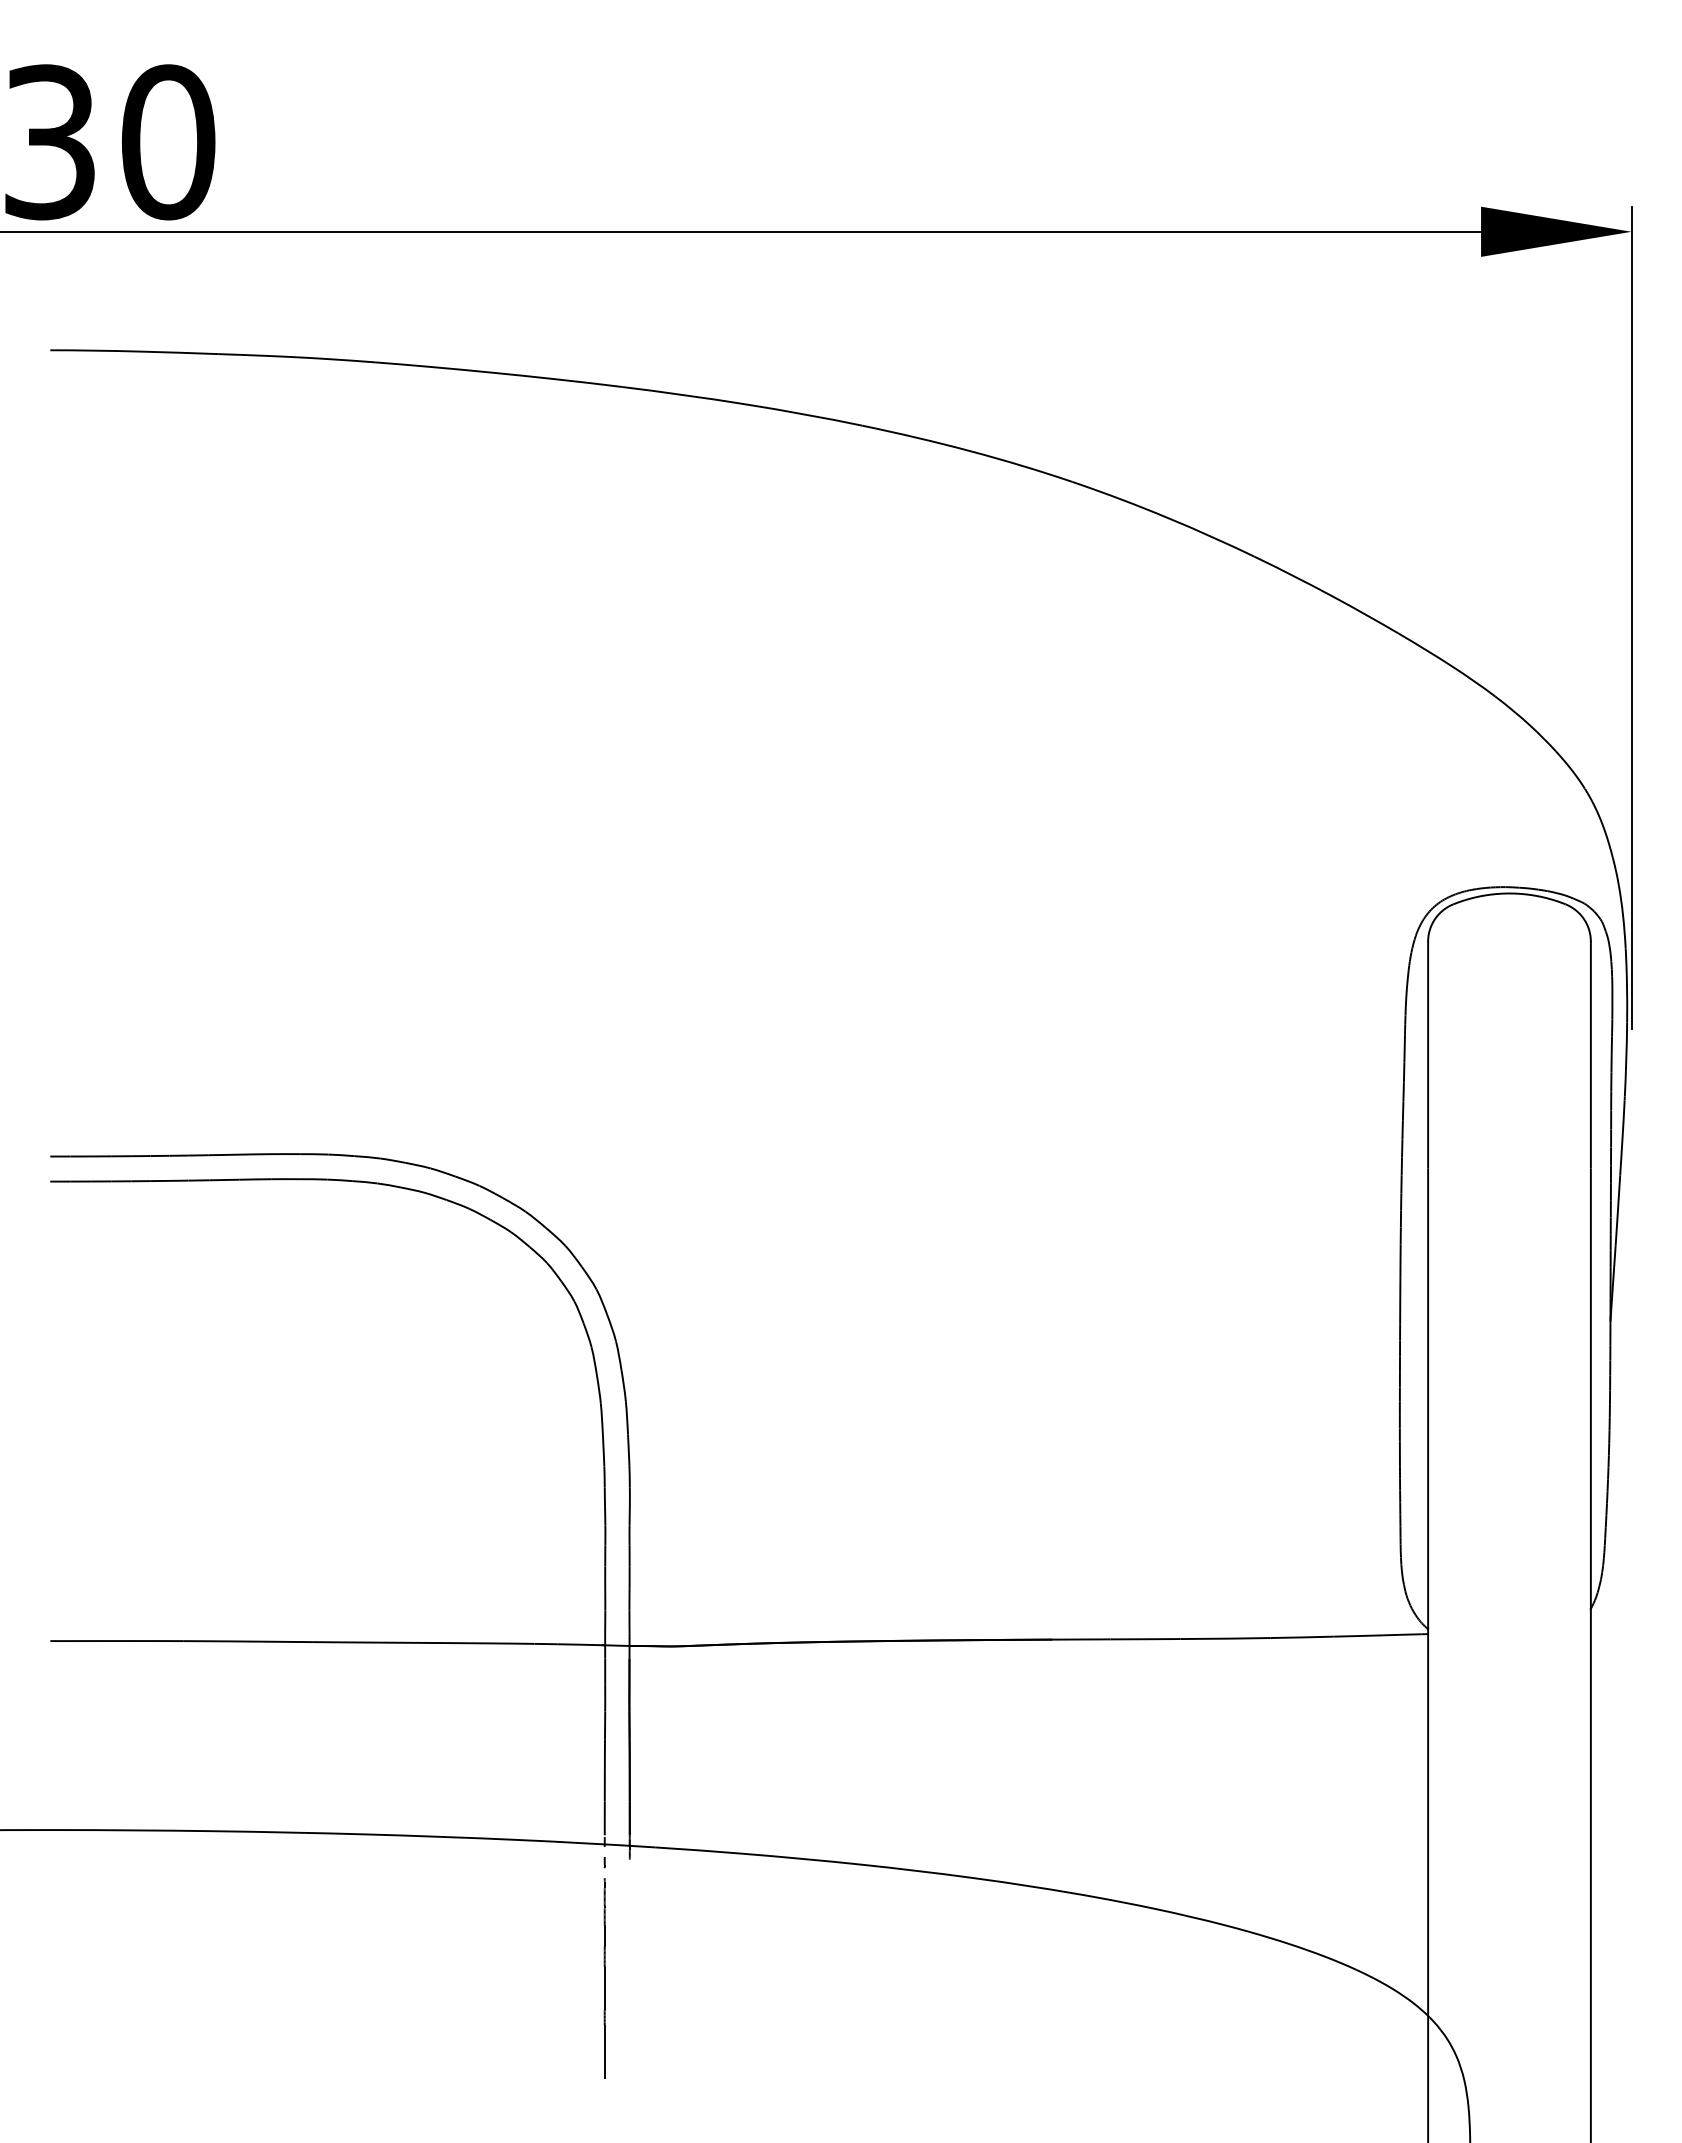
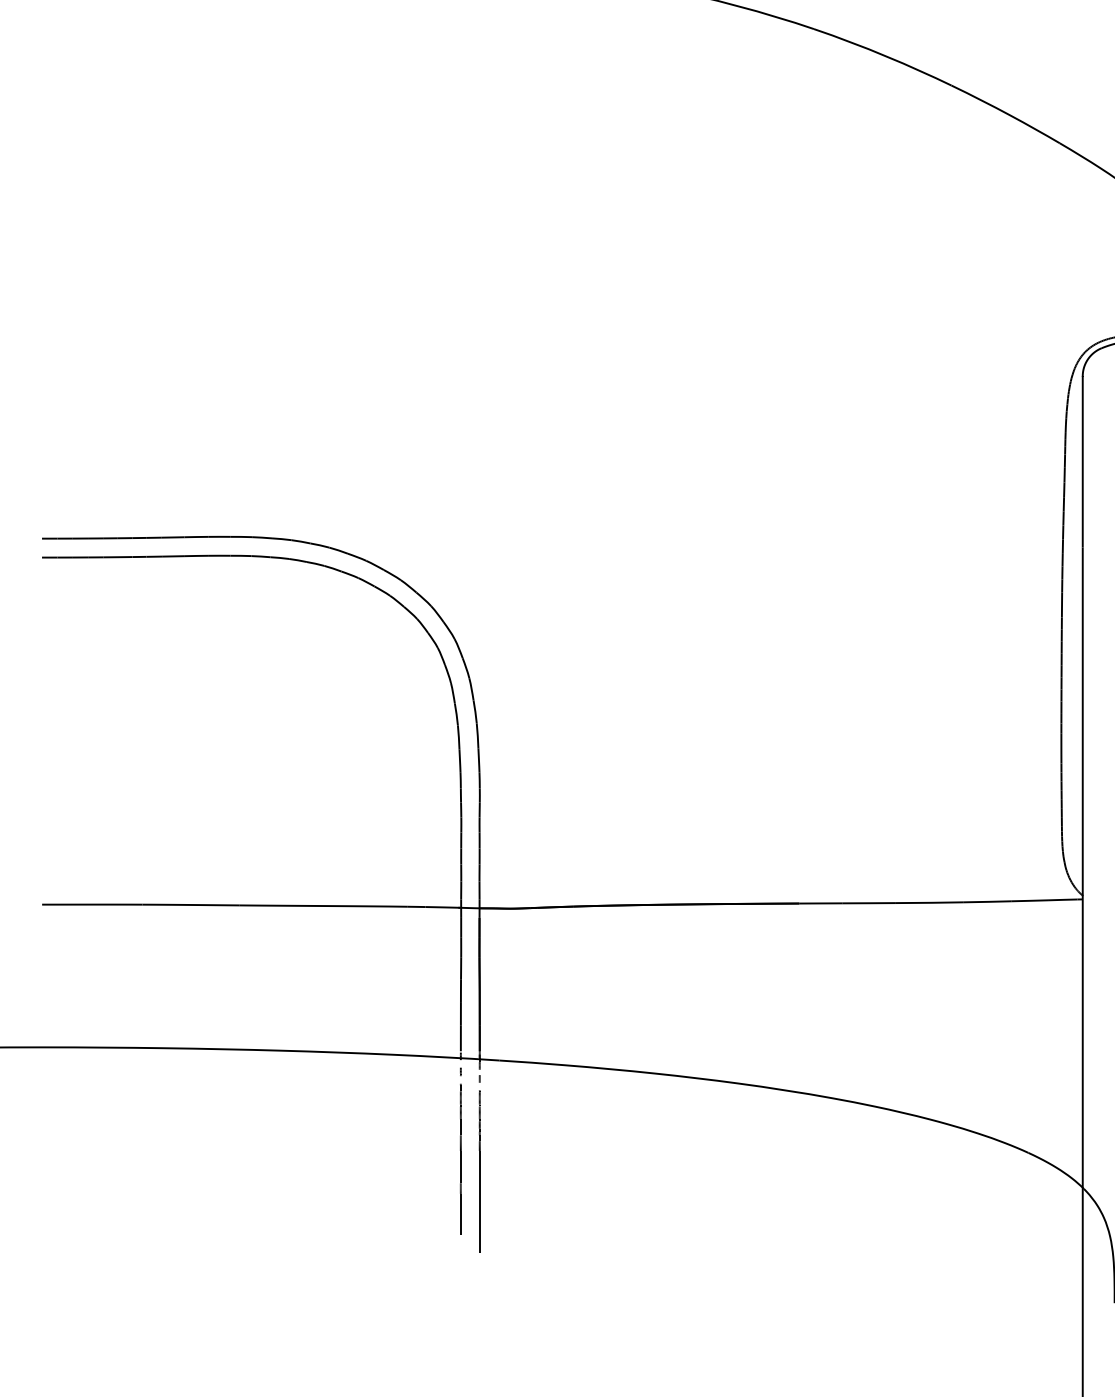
line: (629, 1984) -> (479, 1164), added

